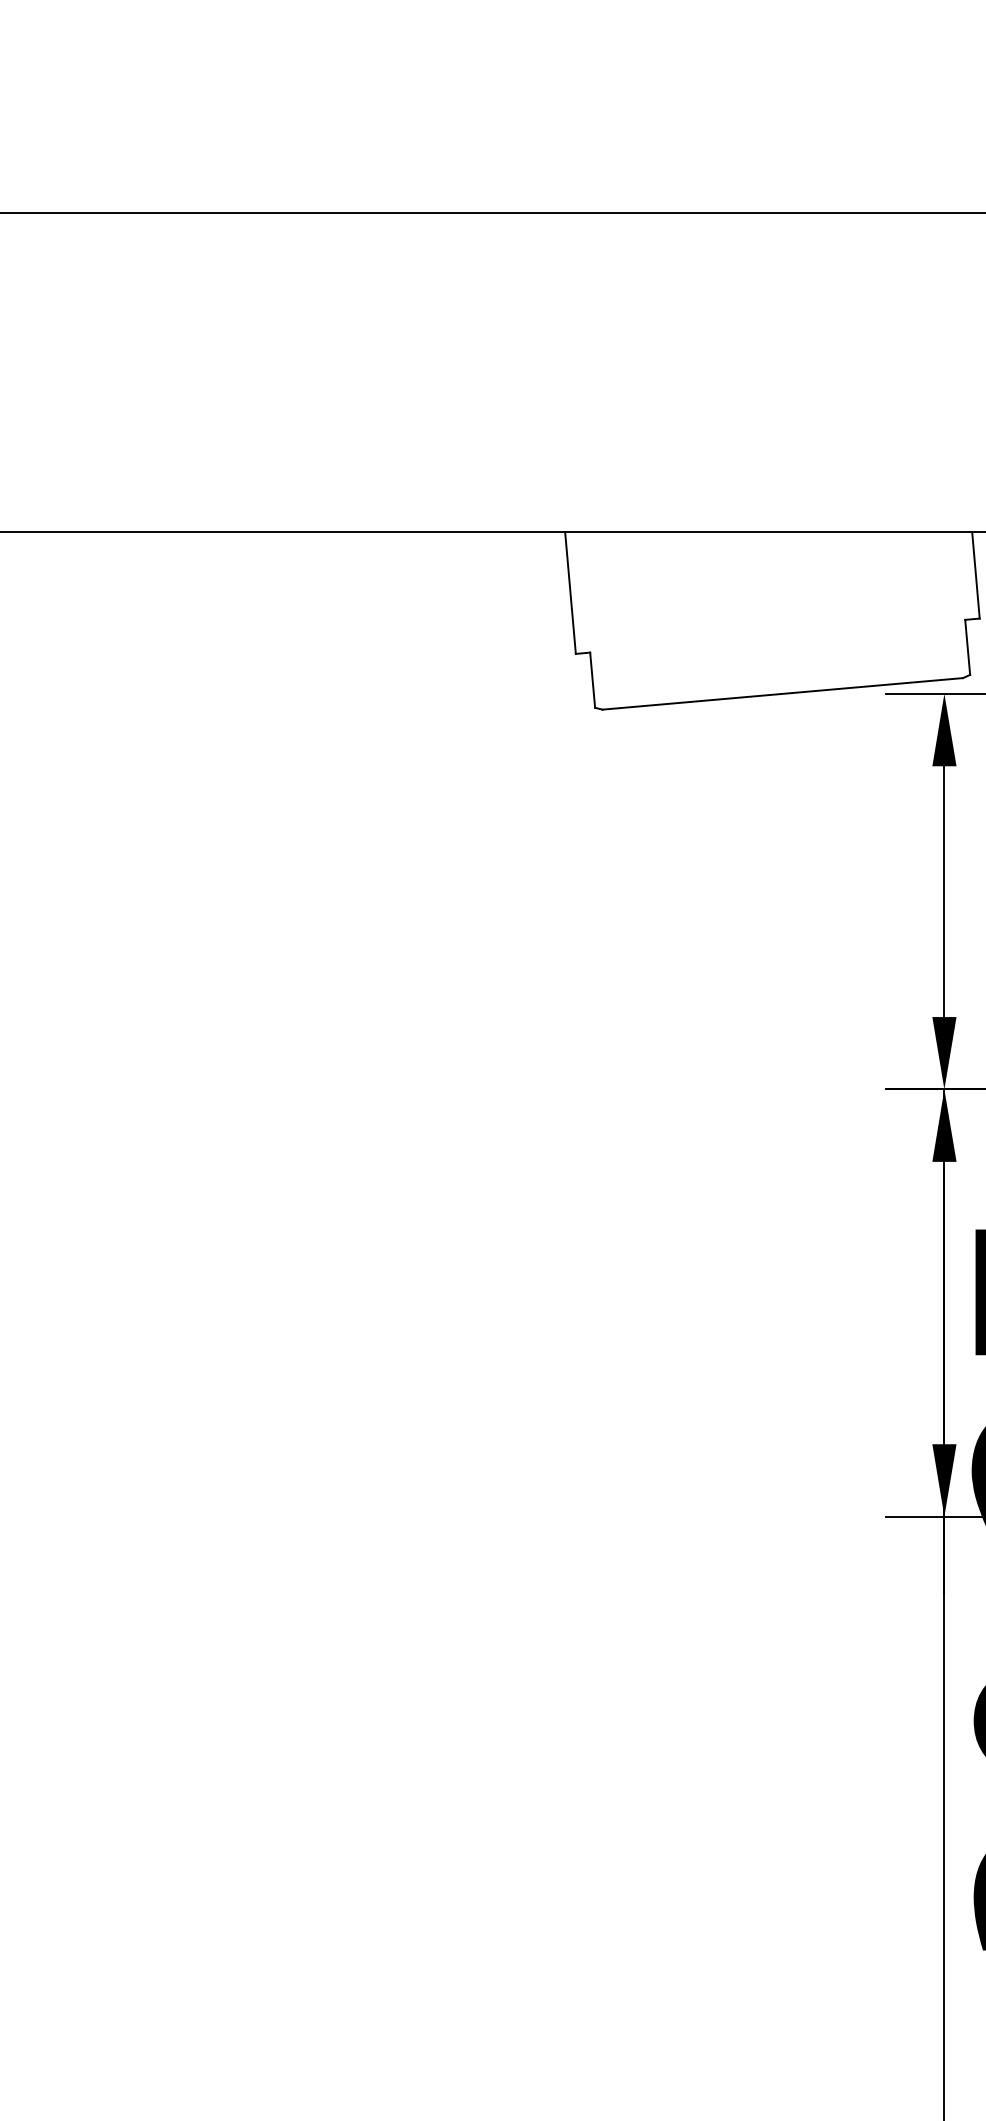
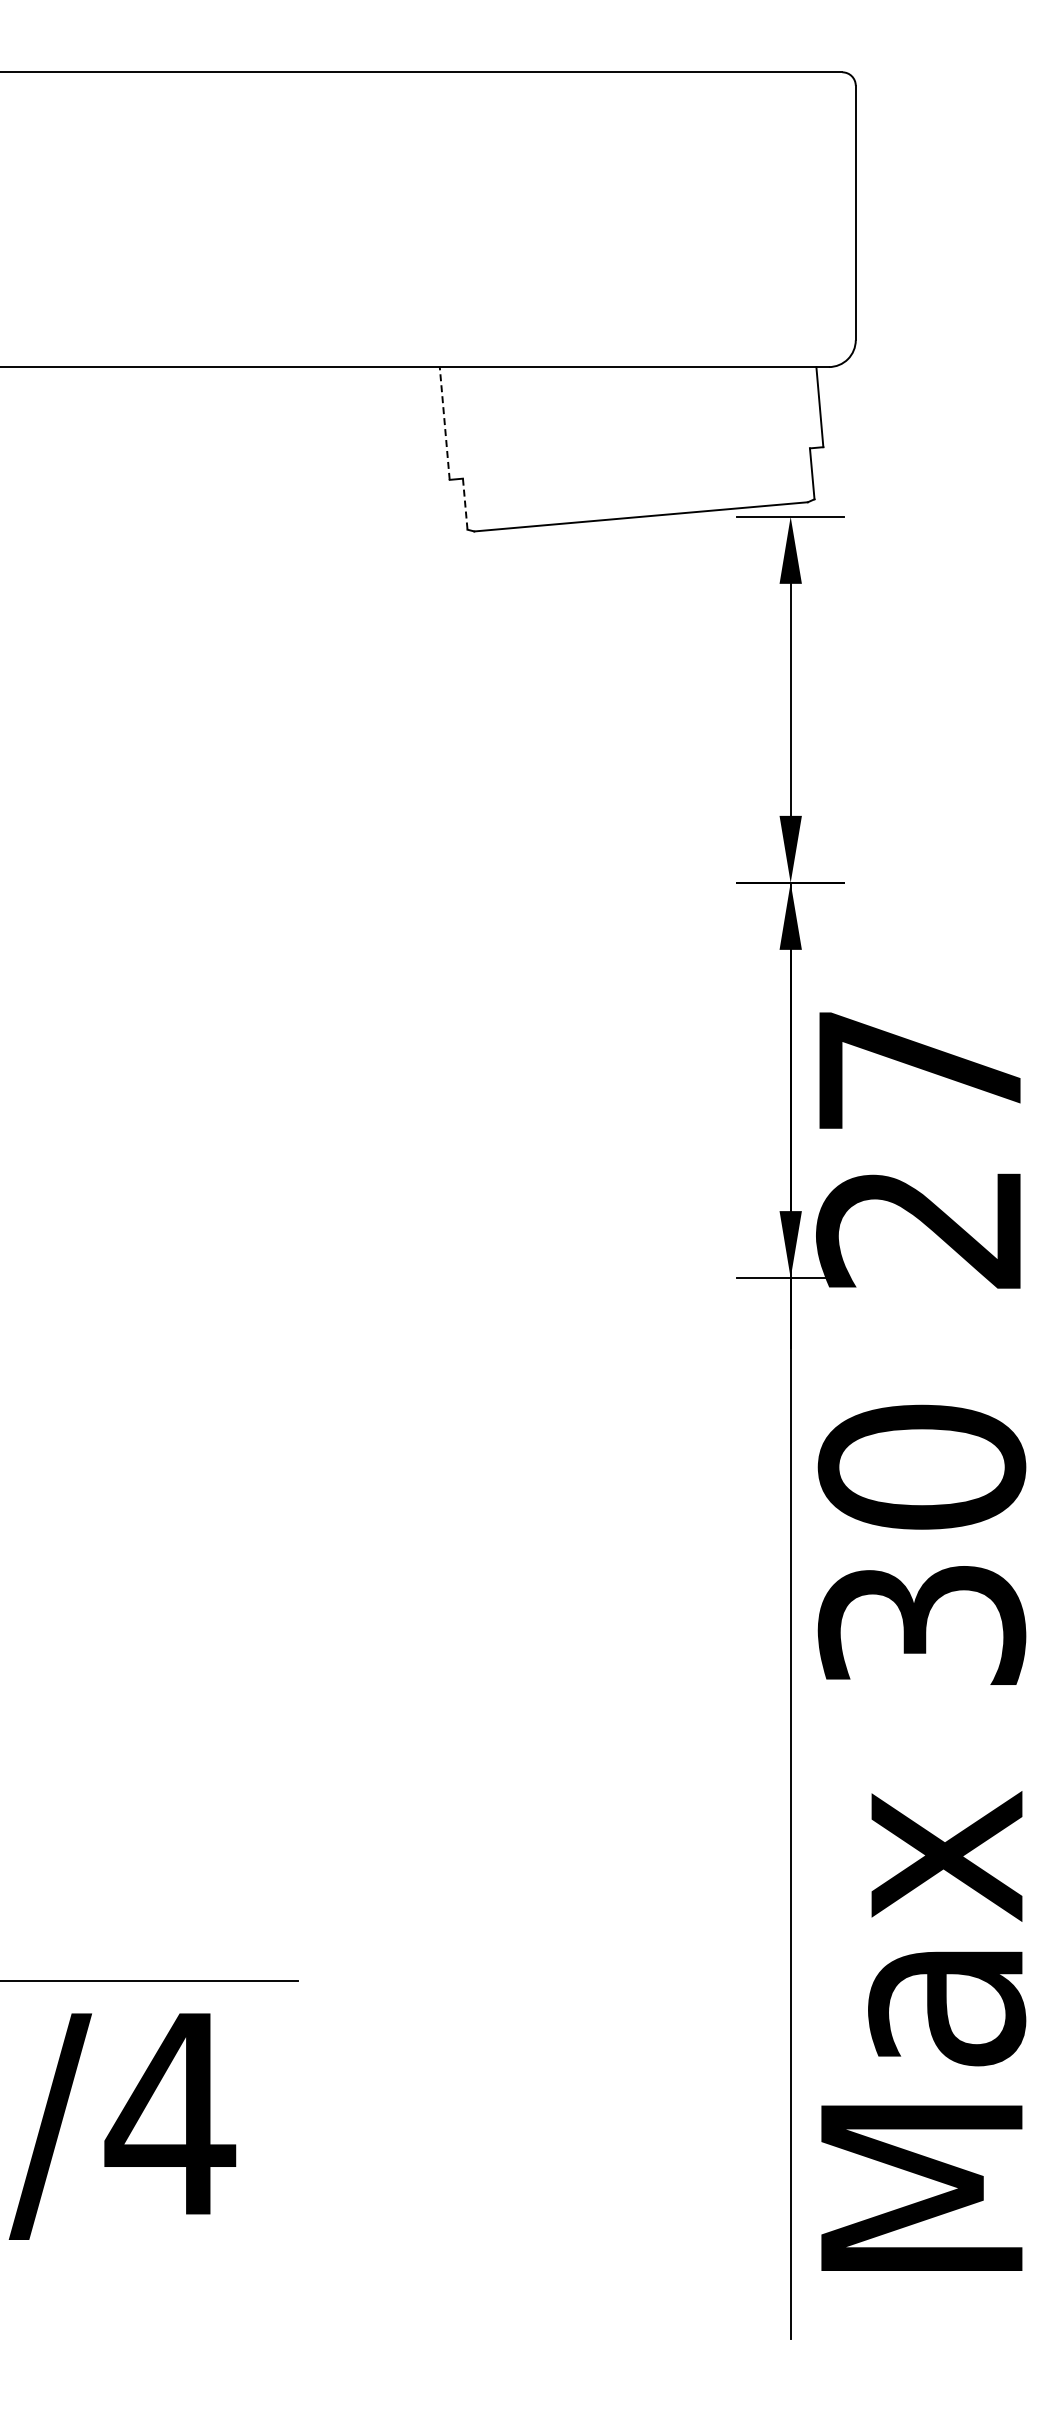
line: (570, 592) -> (444, 423), solid -> dashed
line: (592, 680) -> (465, 504), solid -> dashed

